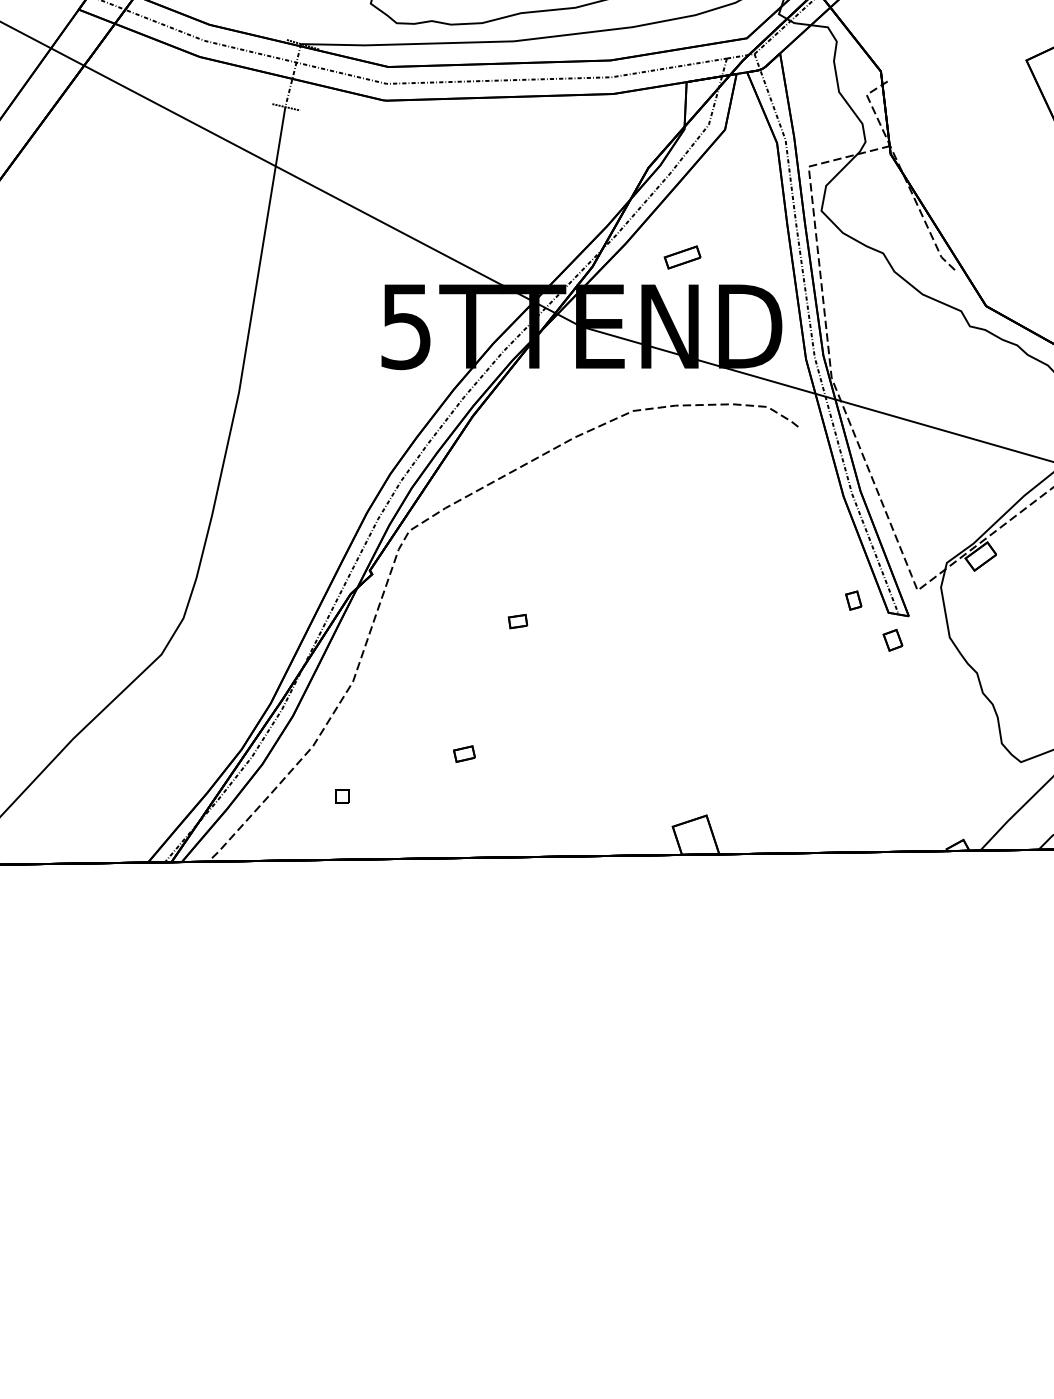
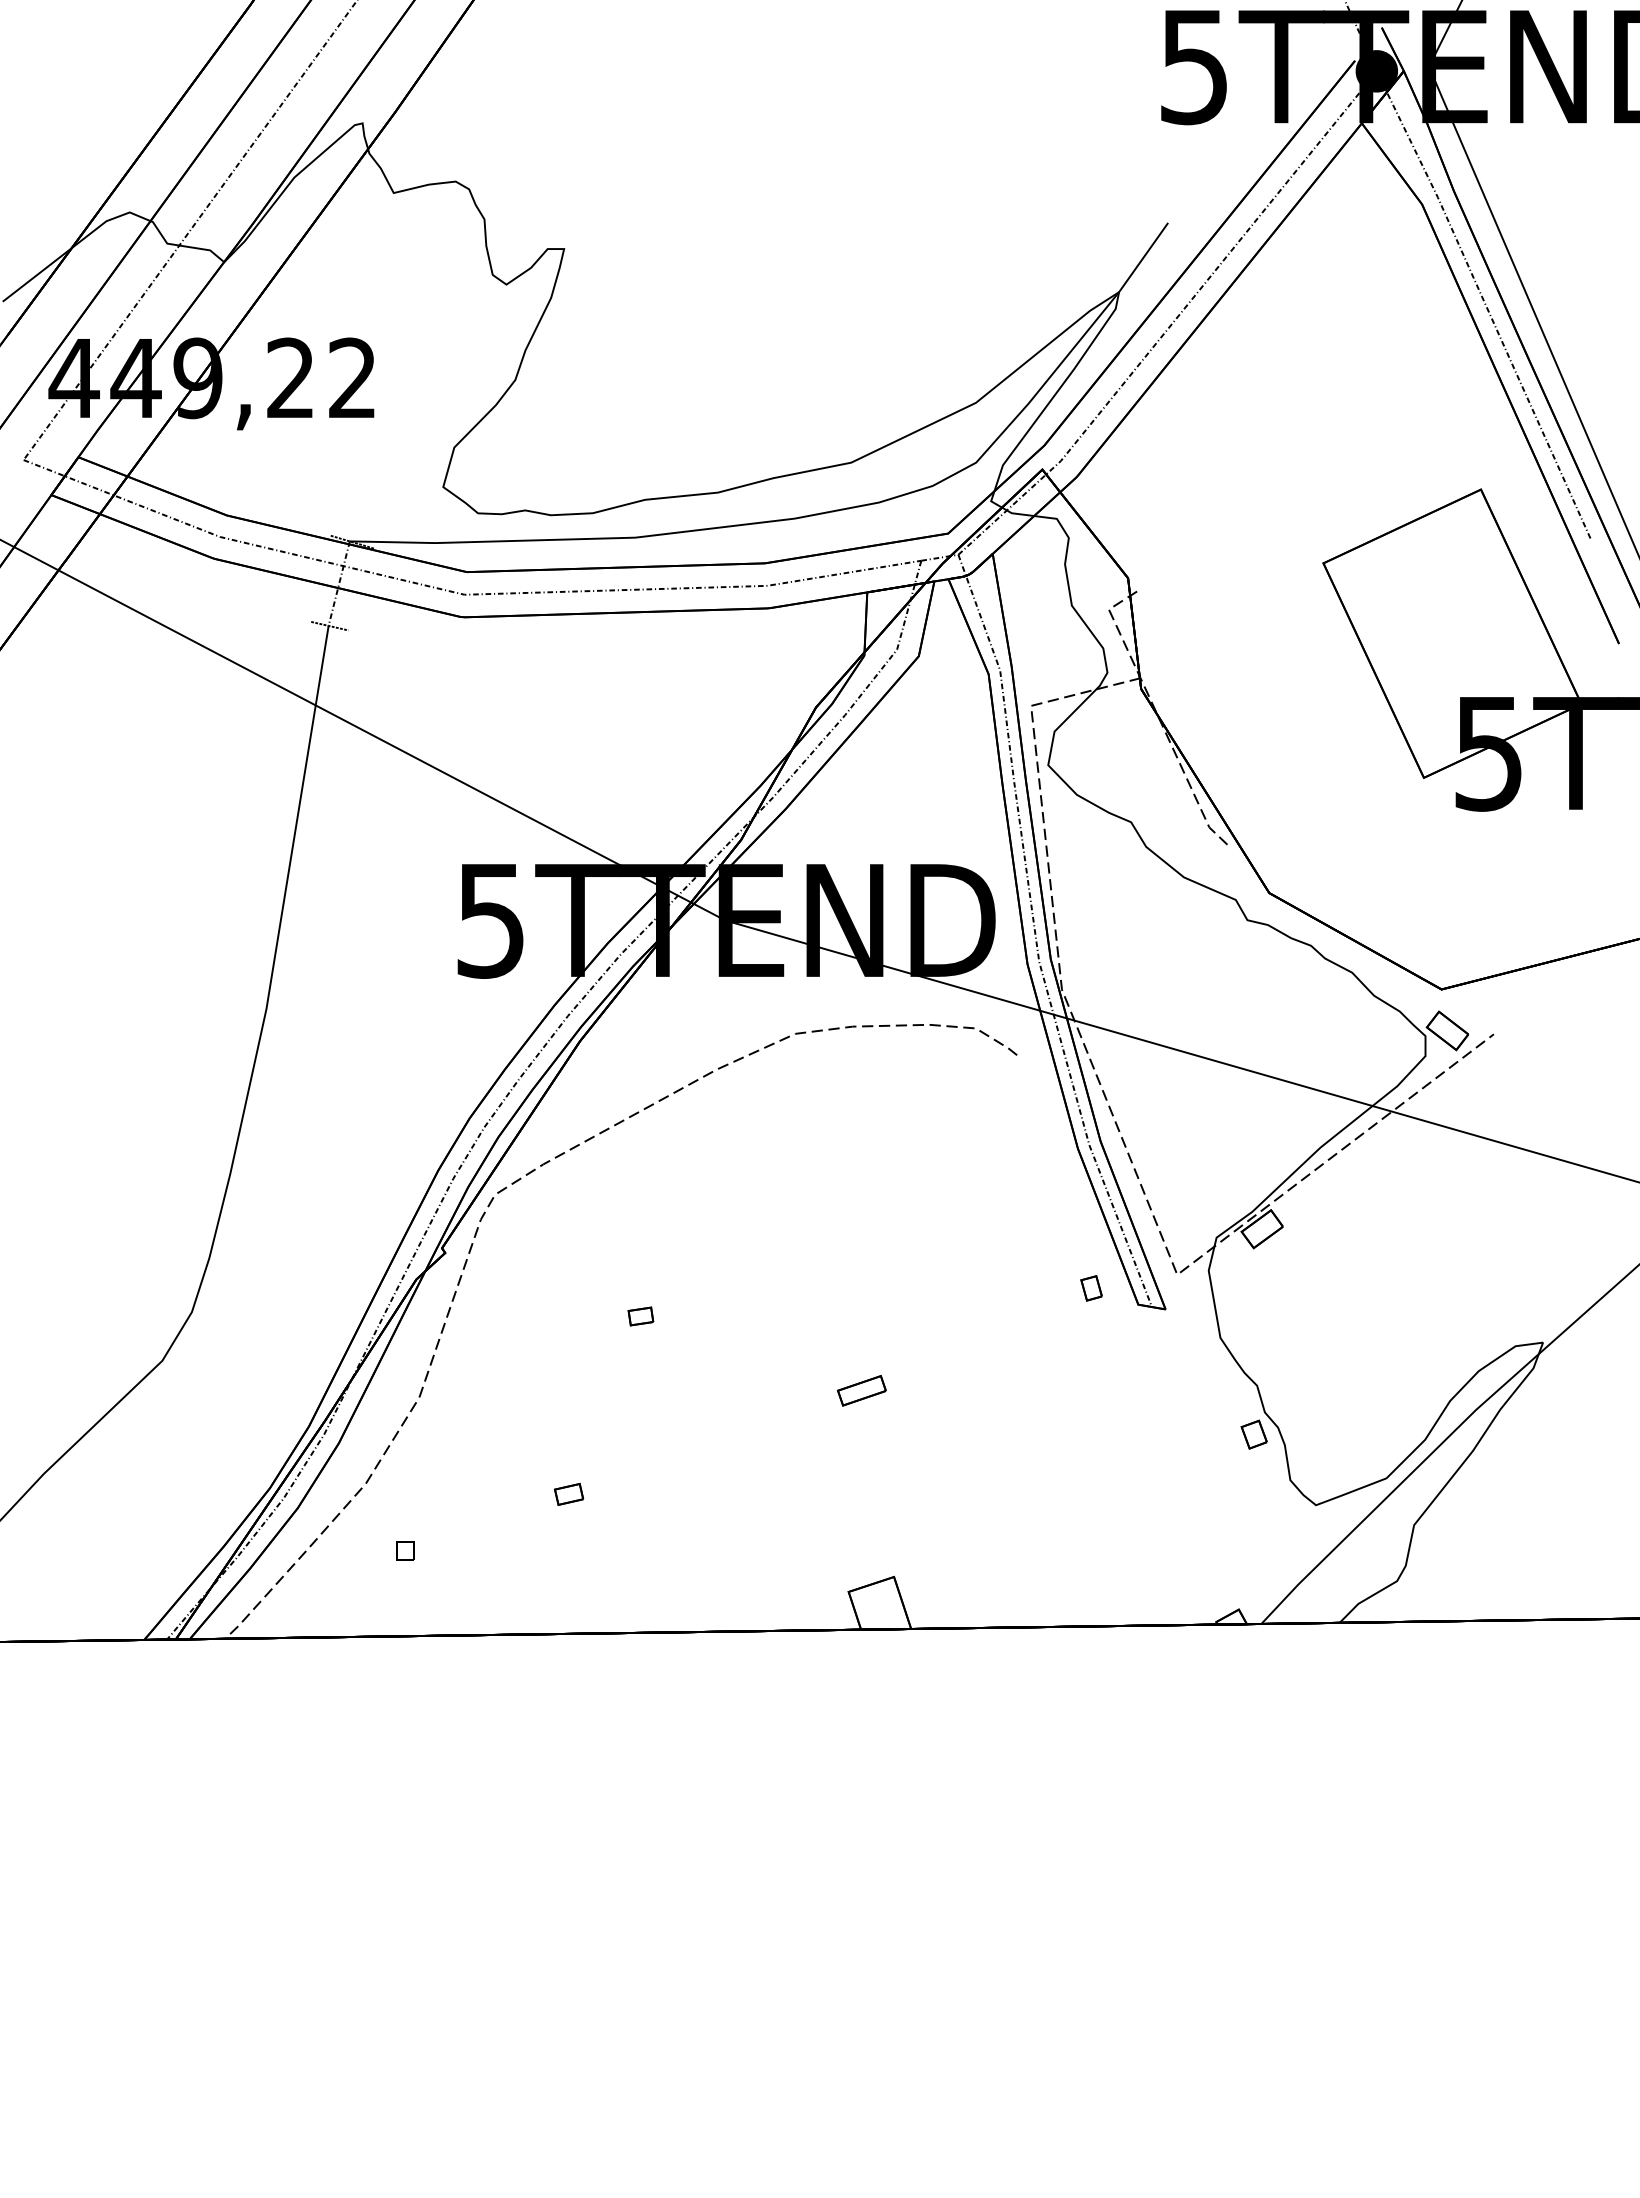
part: (682, 257) -> (861, 1390), moved
part: (892, 640) -> (1253, 1434), moved

